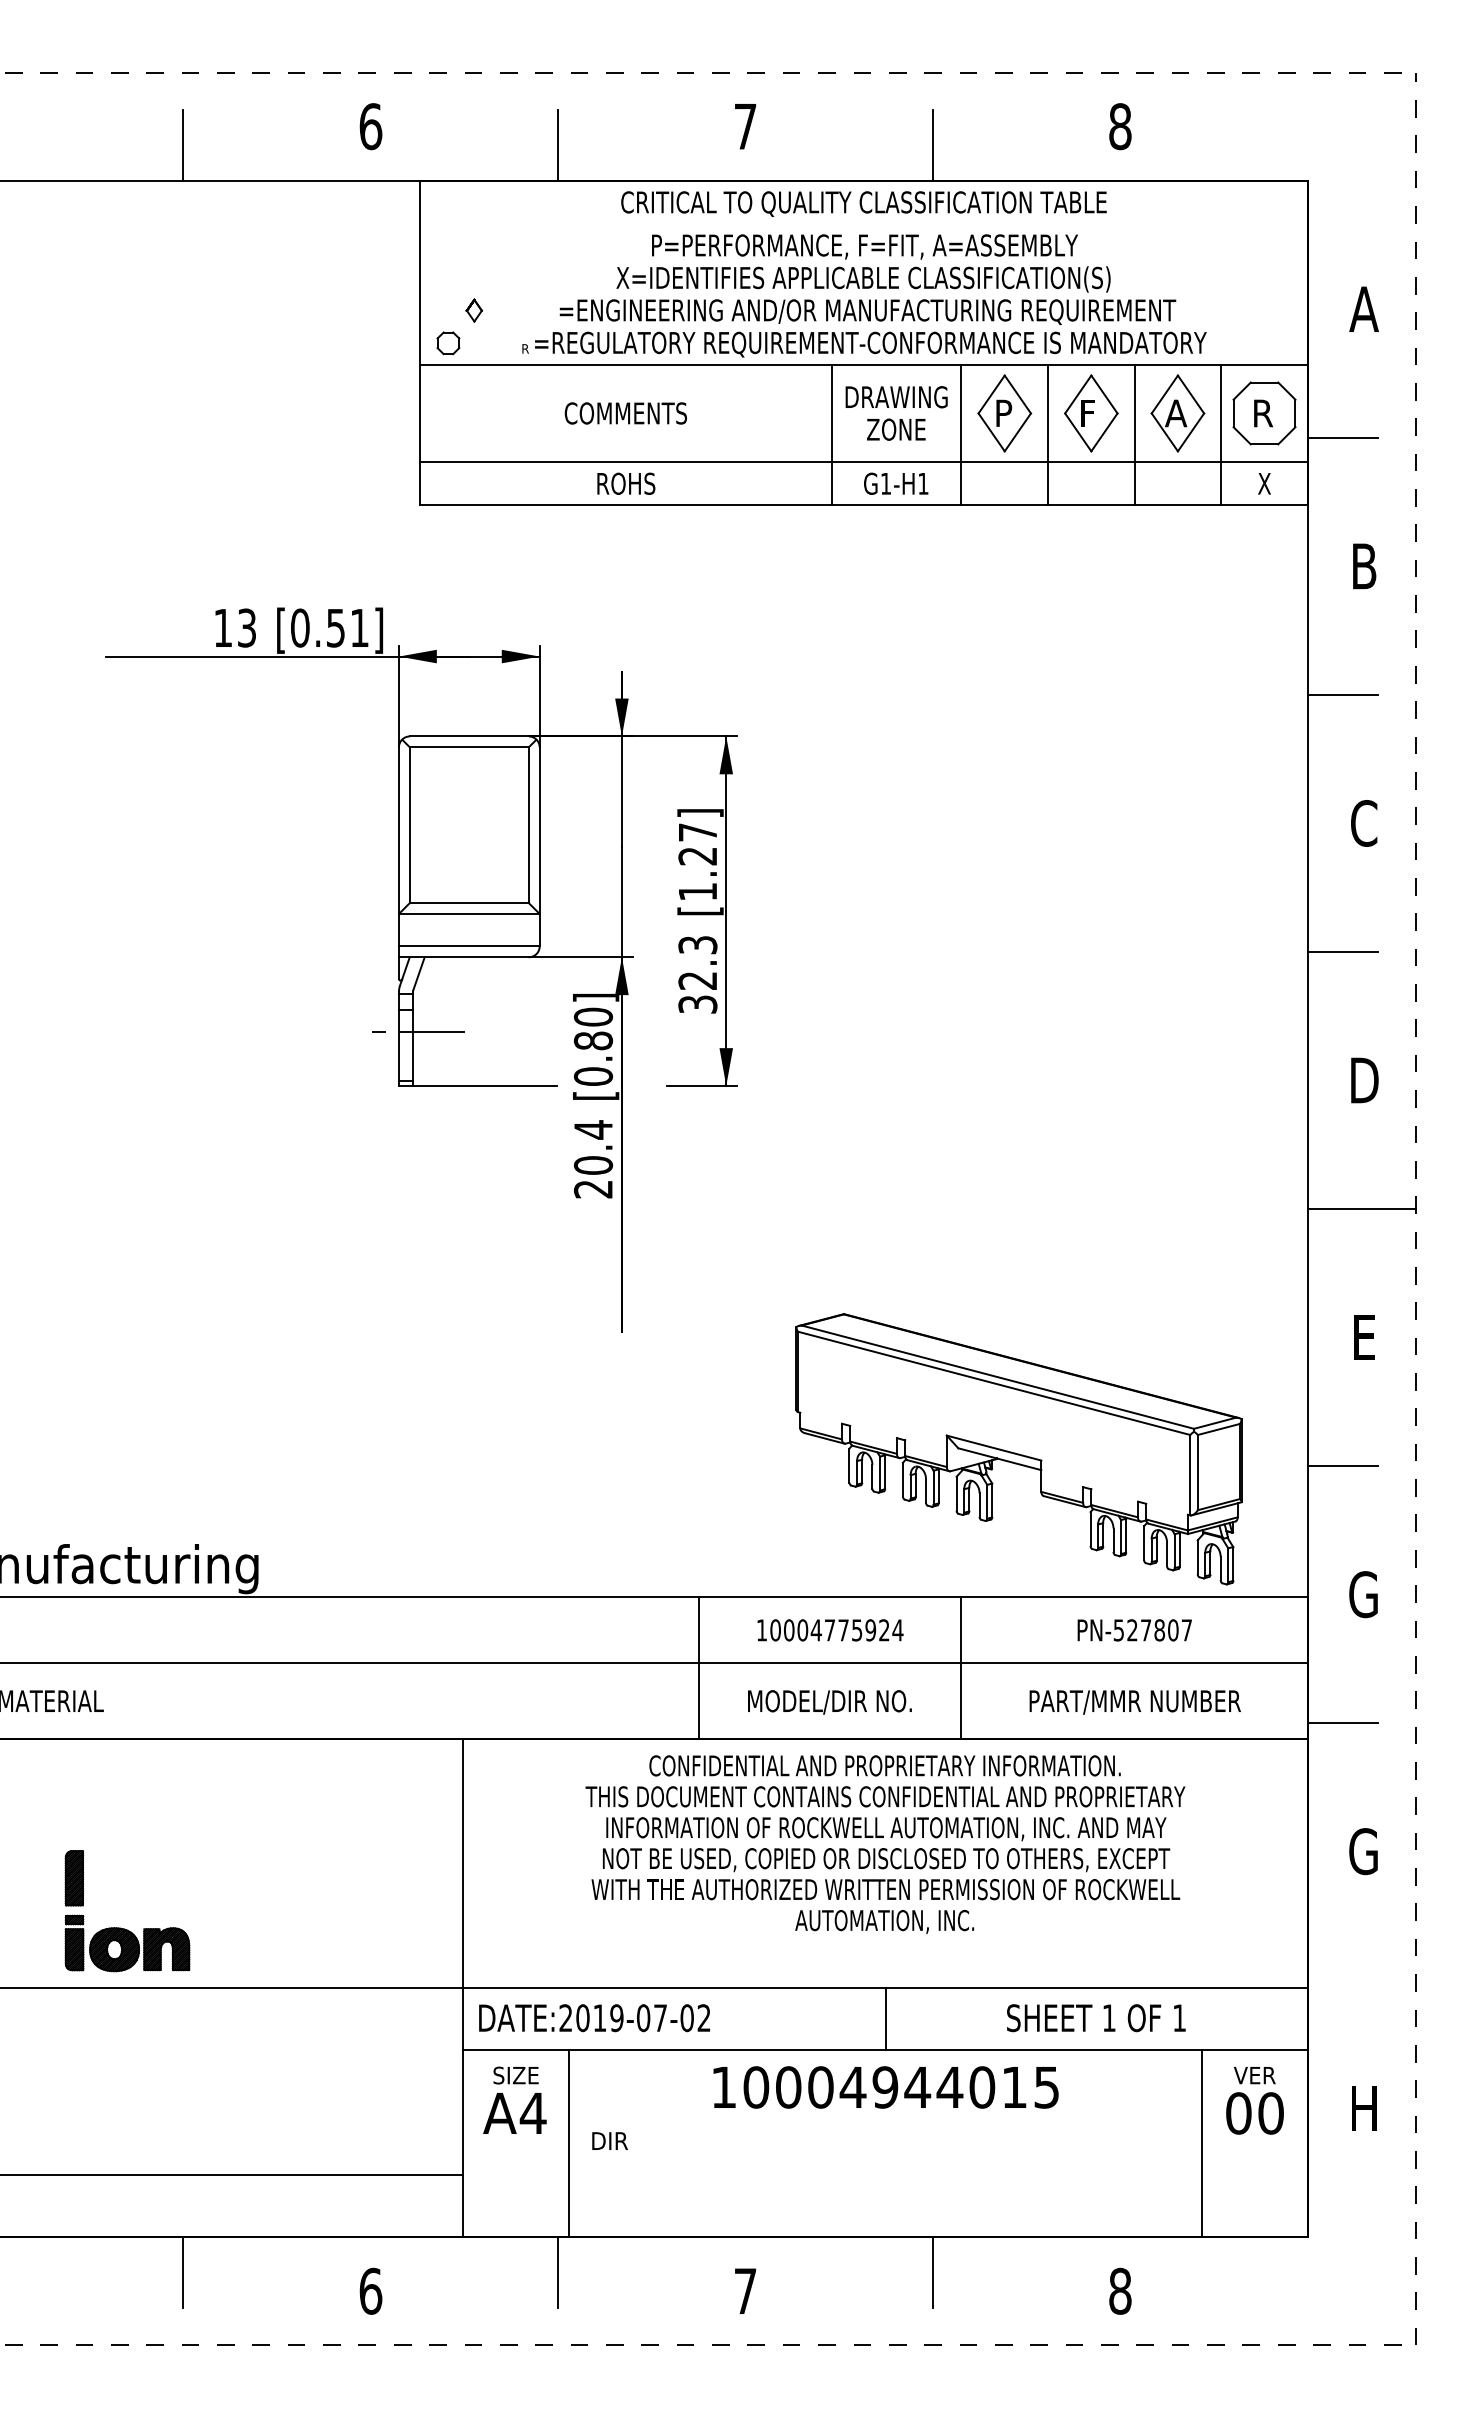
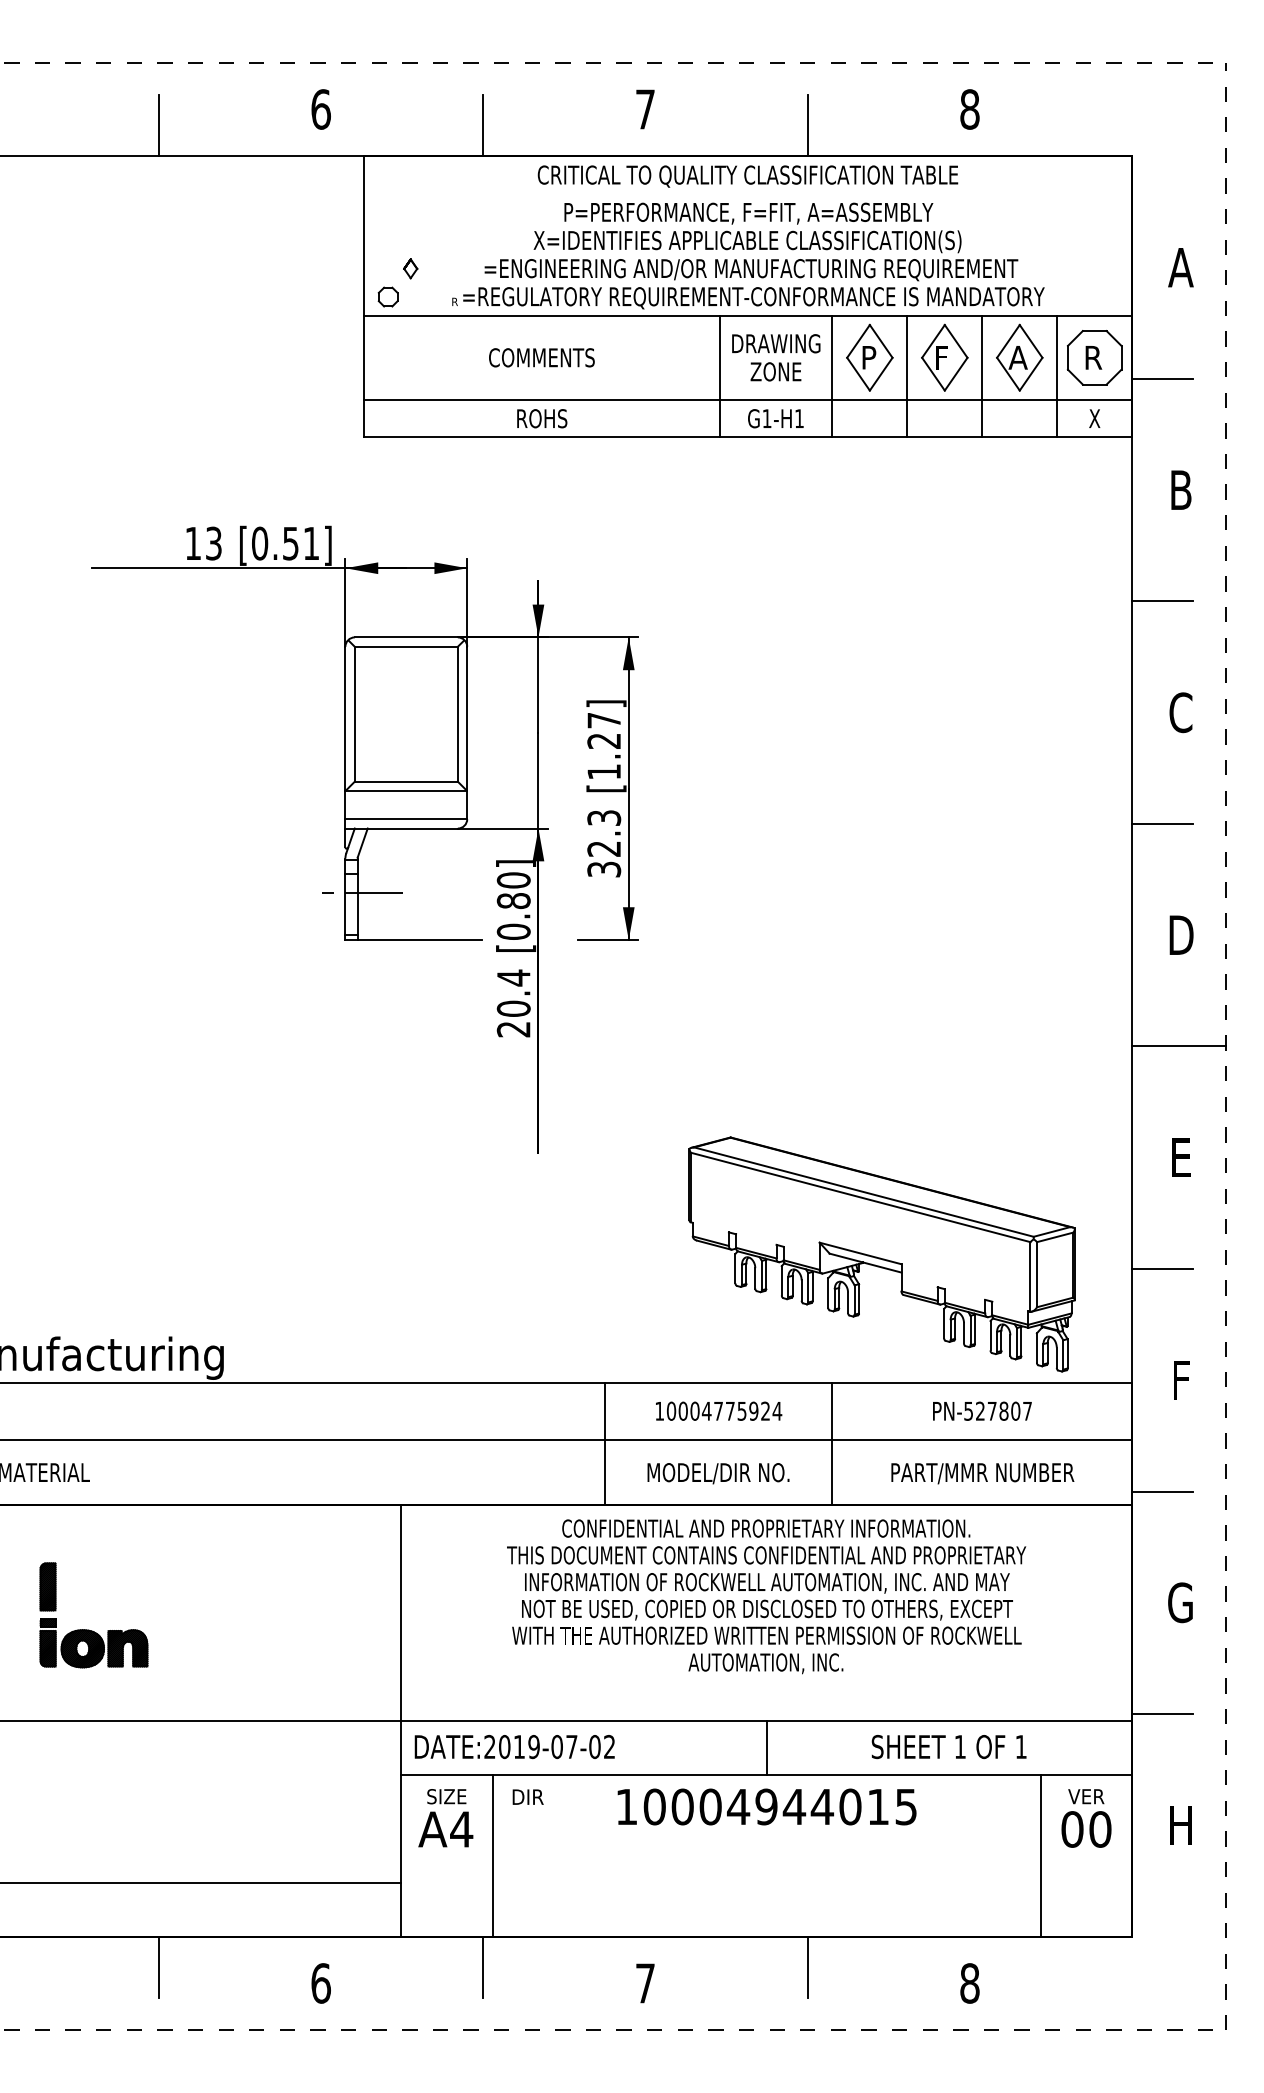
text: (1363, 1594) -> (1180, 1380), G -> F
part: (124, 1928) -> (91, 1630), moved
line: (1342, 1980) -> (1162, 1714), added
text: (609, 2140) -> (527, 1796), moved

